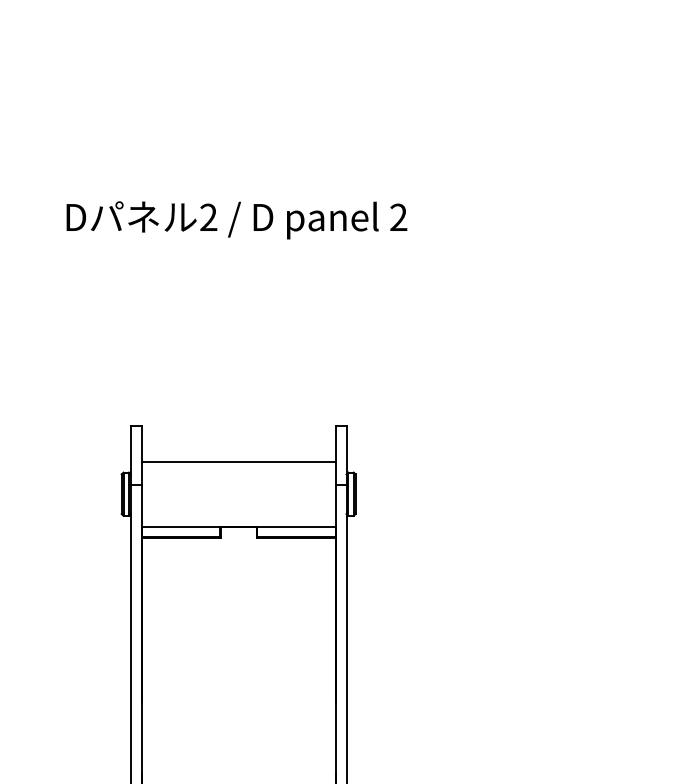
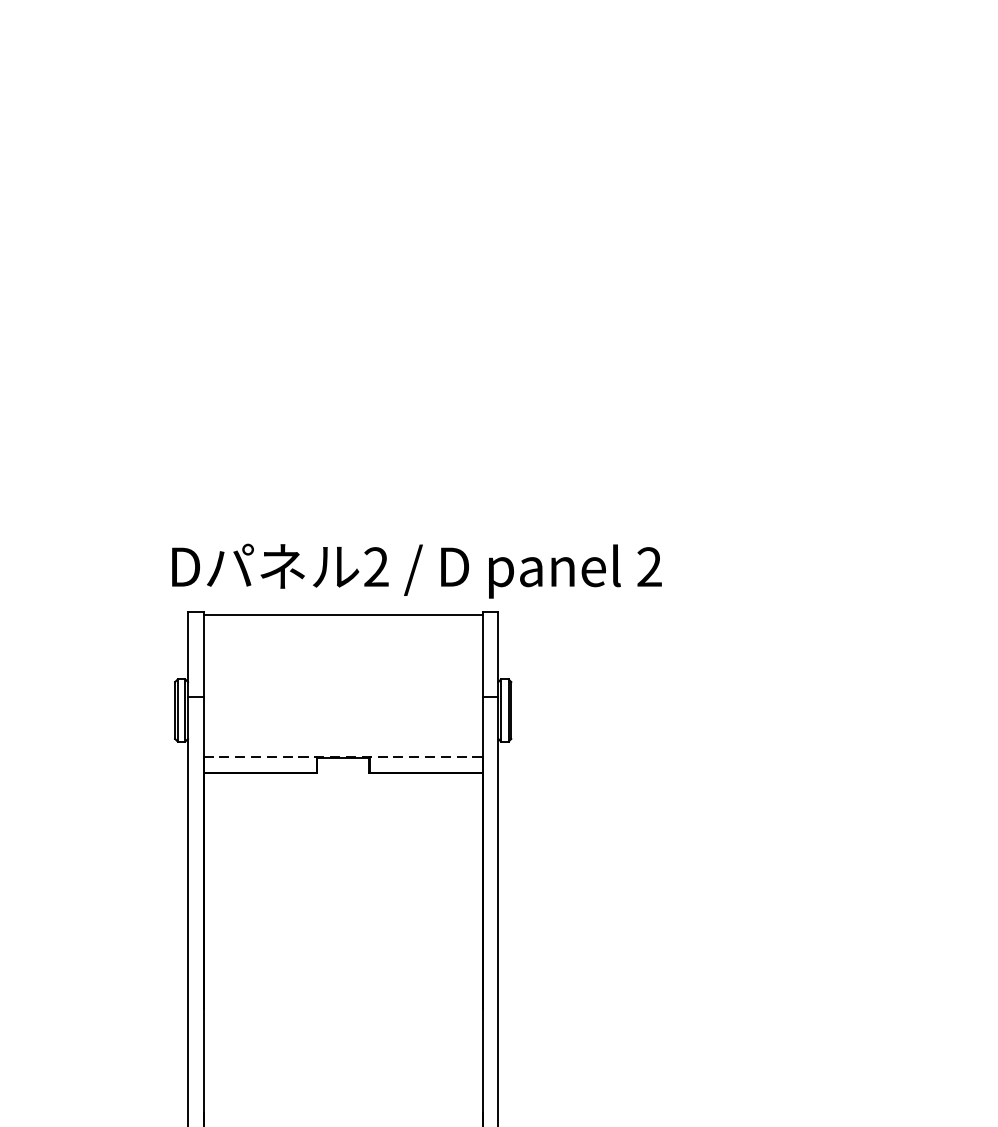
text: (236, 220) -> (416, 571), moved
line: (238, 461) -> (342, 614), moved
line: (239, 526) -> (344, 756), solid -> dashed

